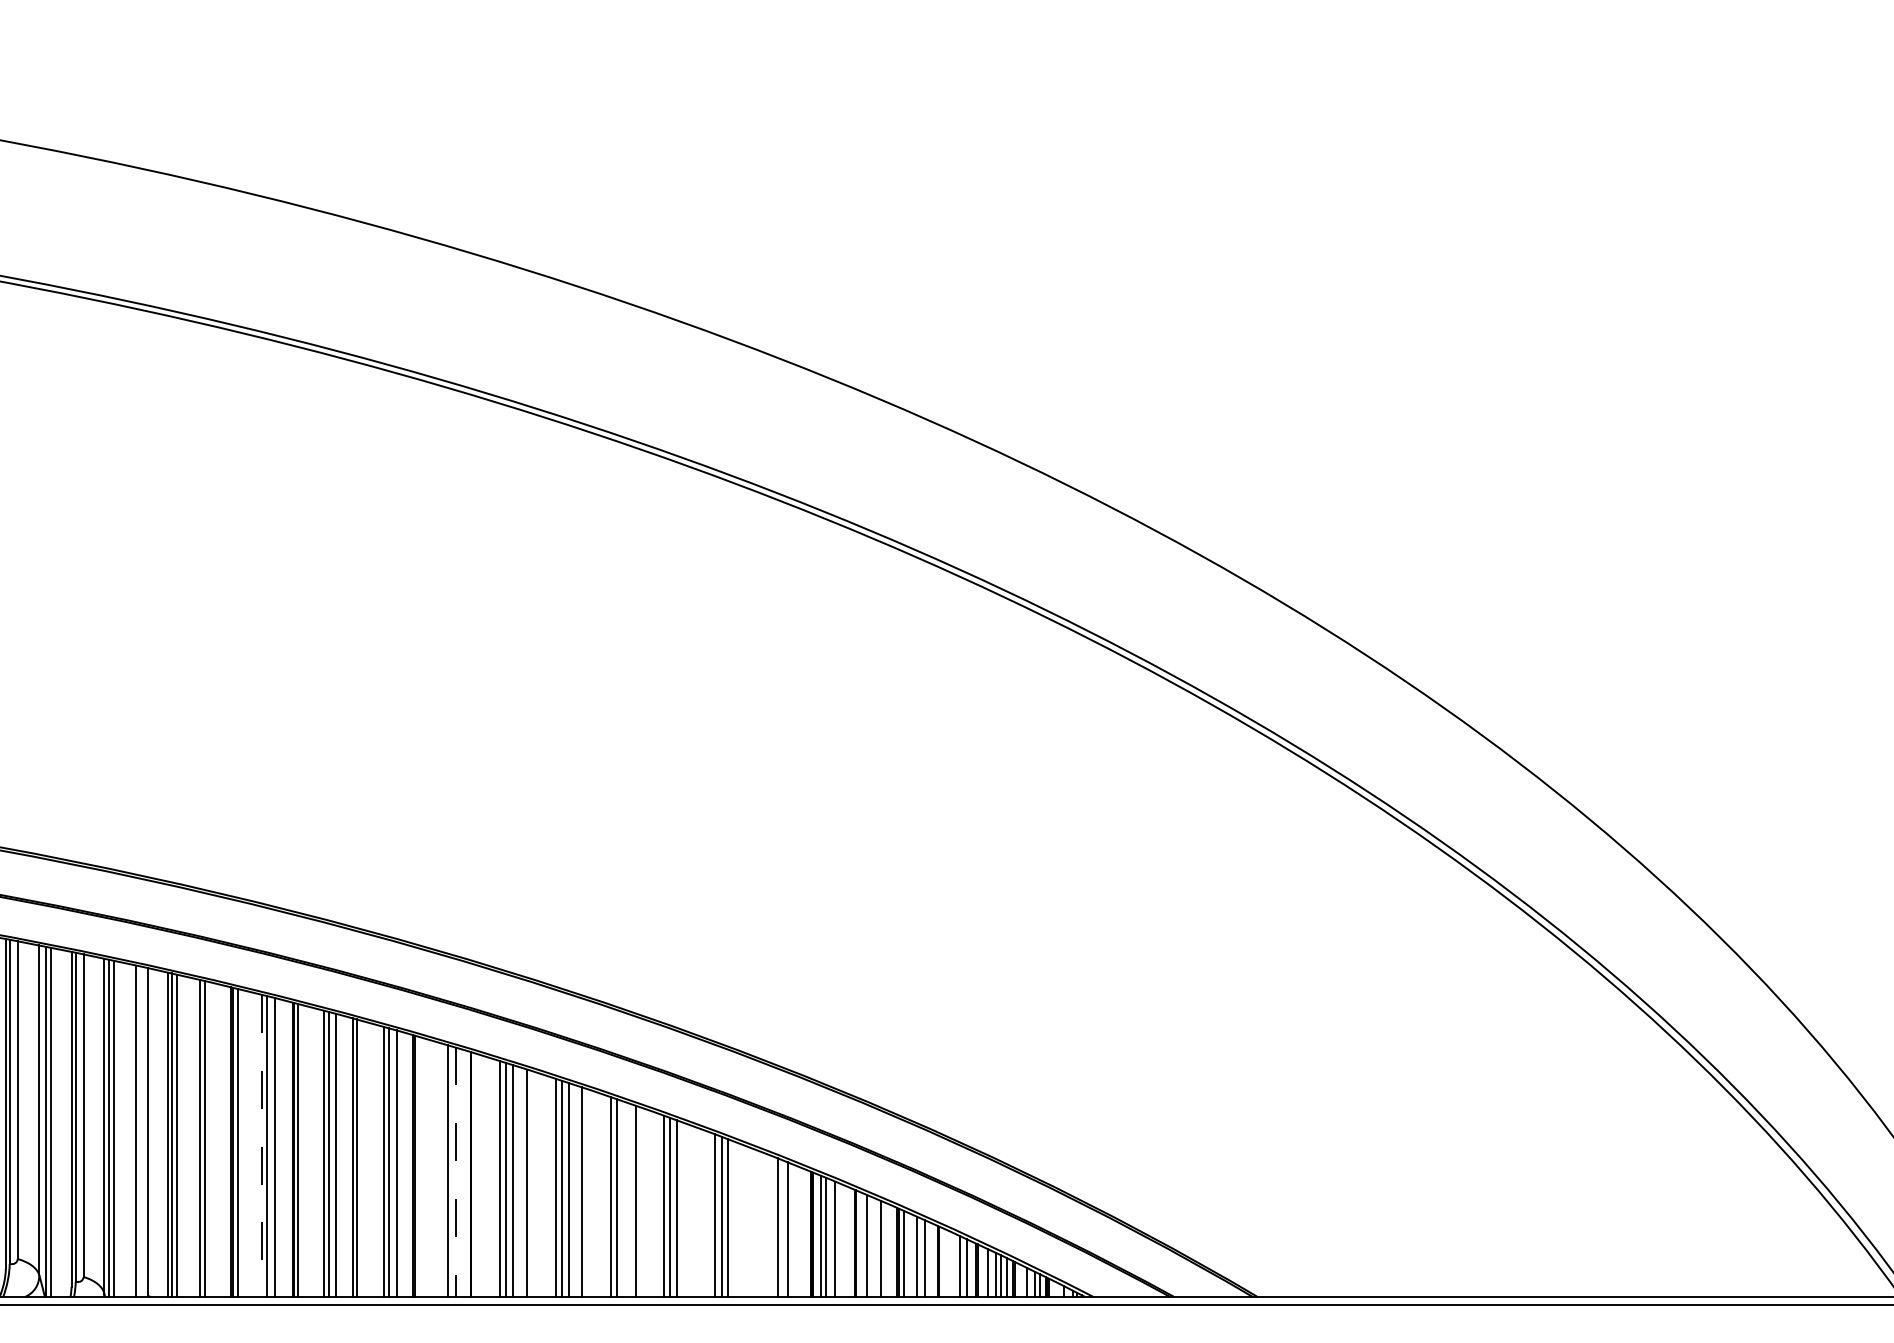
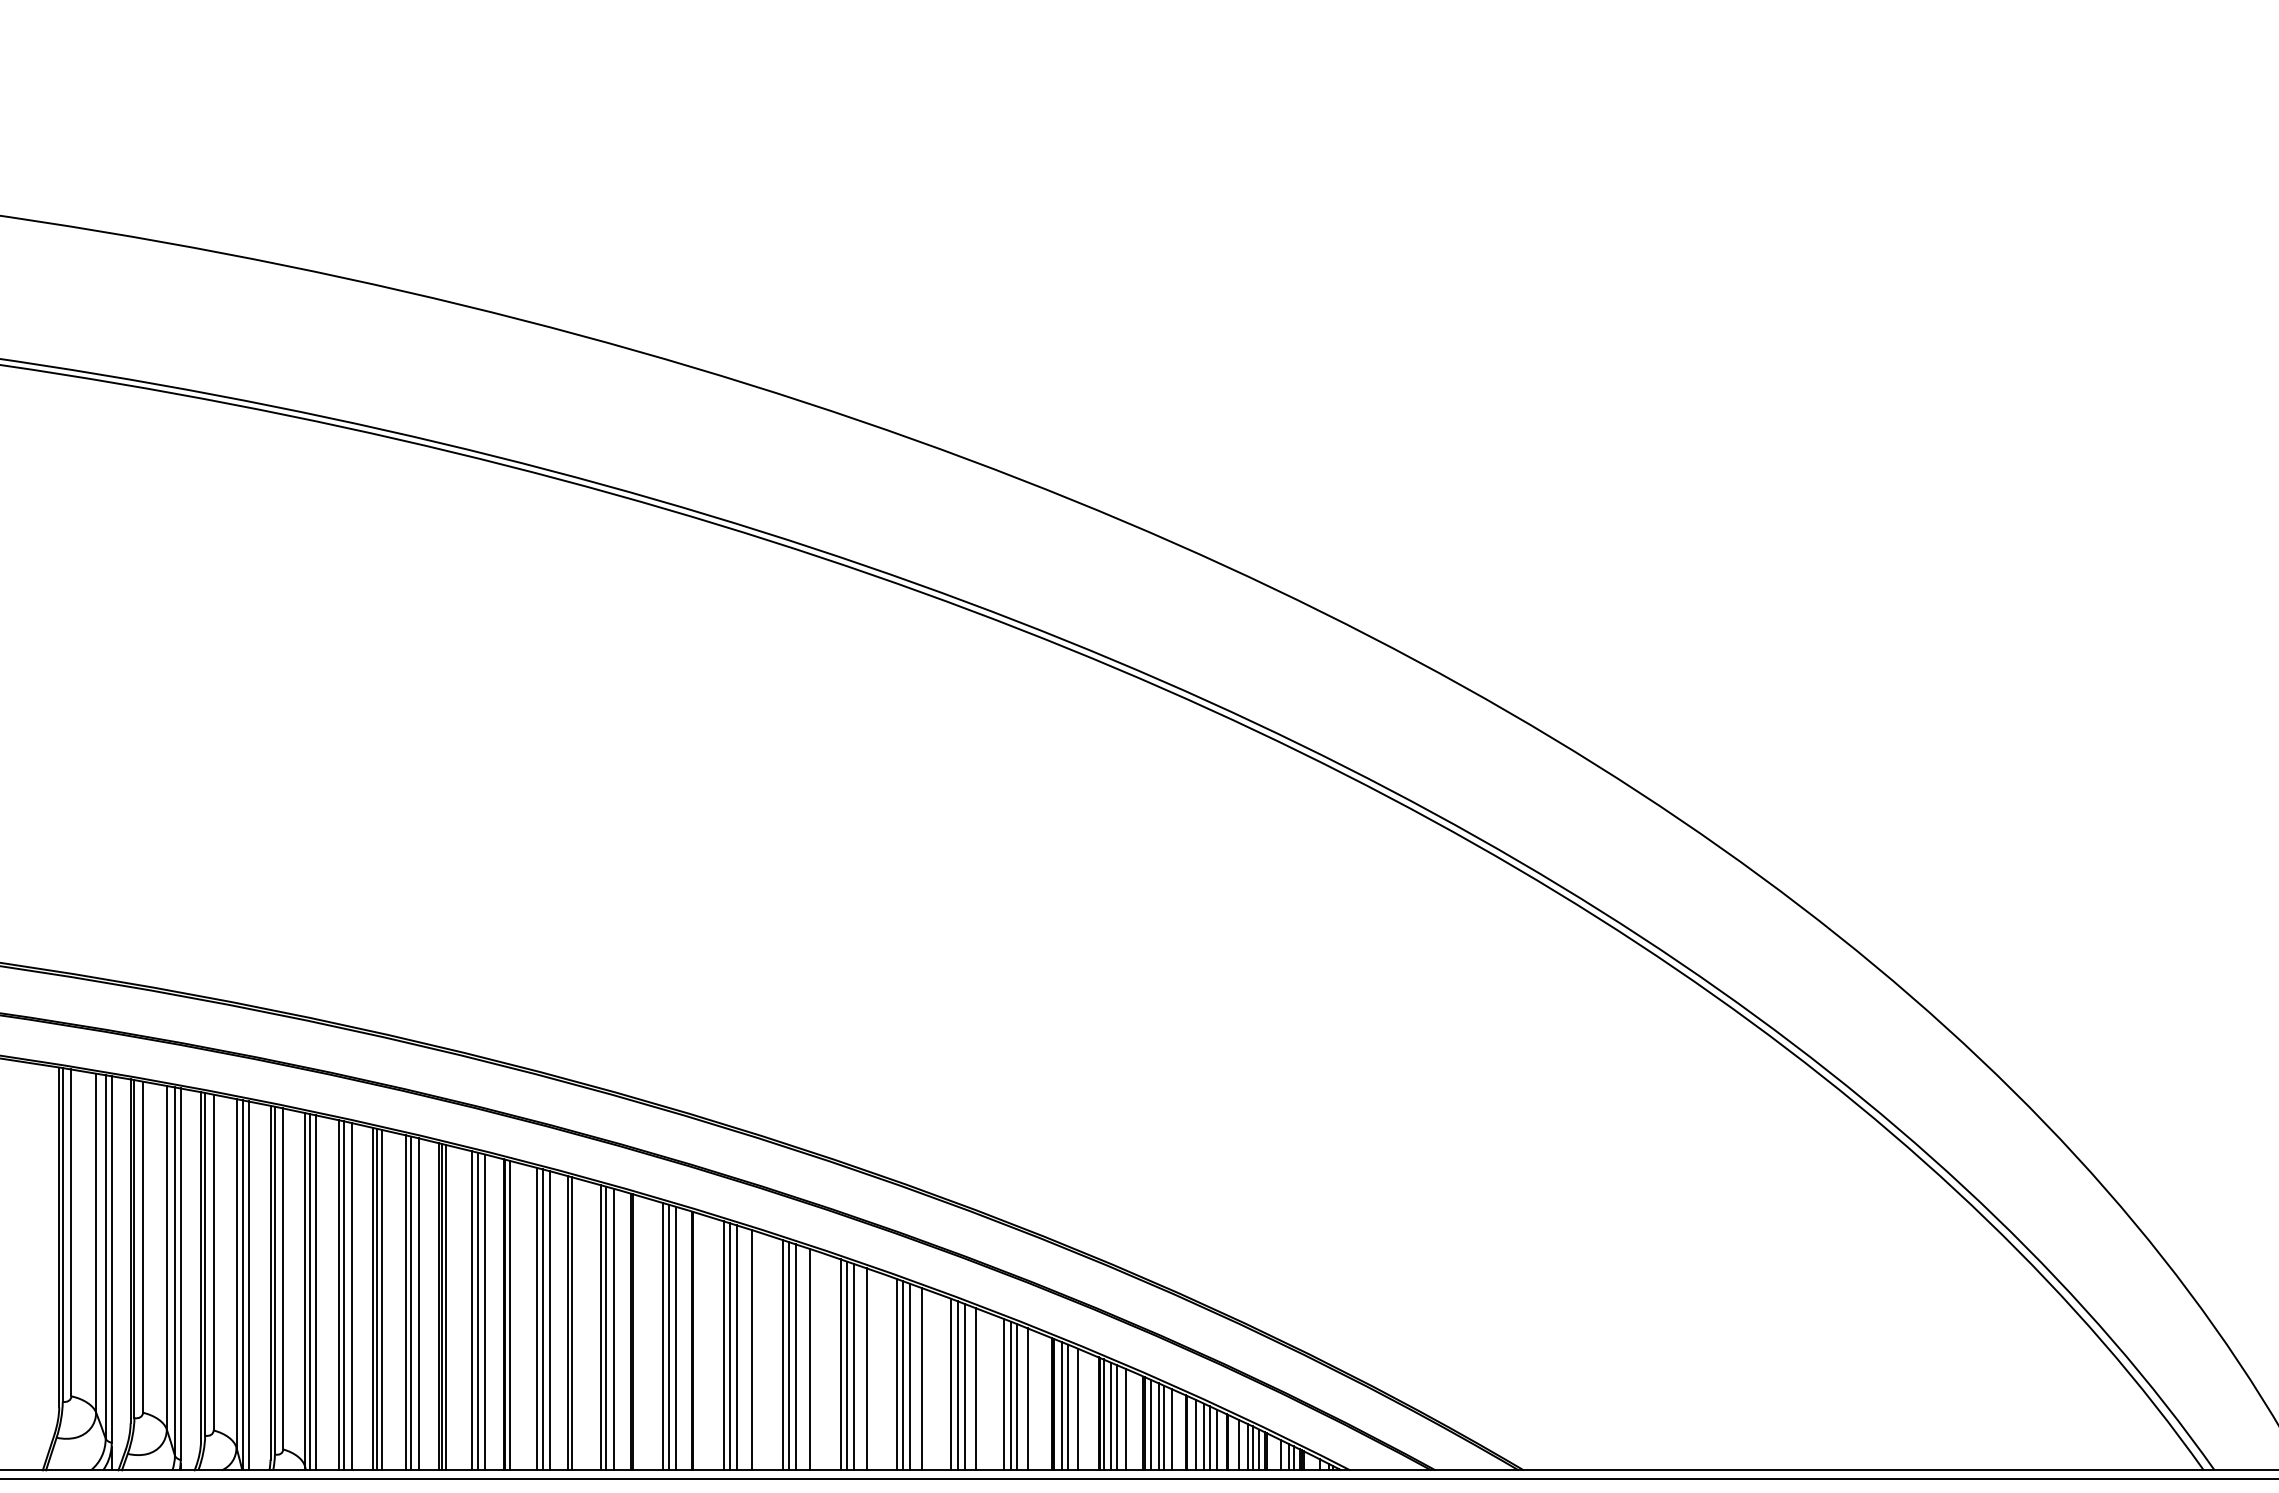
line: (140, 1131) -> (343, 1295), added
line: (212, 1139) -> (419, 1304), added
line: (262, 1145) -> (472, 1310), dashed -> solid
line: (442, 1170) -> (662, 1336), added
line: (455, 1172) -> (676, 1338), dashed -> solid
line: (624, 1198) -> (854, 1366), added
line: (688, 1210) -> (922, 1379), added
line: (738, 1220) -> (975, 1389), added
line: (765, 1225) -> (1003, 1394), added
line: (771, 1225) -> (1010, 1395), added
line: (859, 1243) -> (1103, 1414), added
line: (872, 1246) -> (1117, 1417), added
line: (911, 1255) -> (1158, 1426), added
line: (946, 1262) -> (1195, 1434), added
line: (955, 1264) -> (1204, 1436), added

